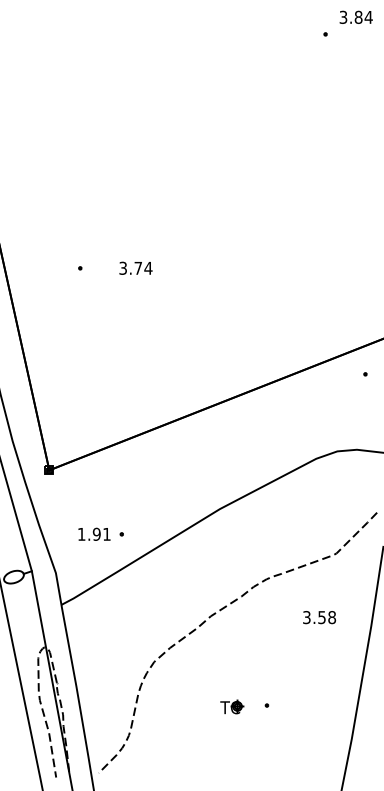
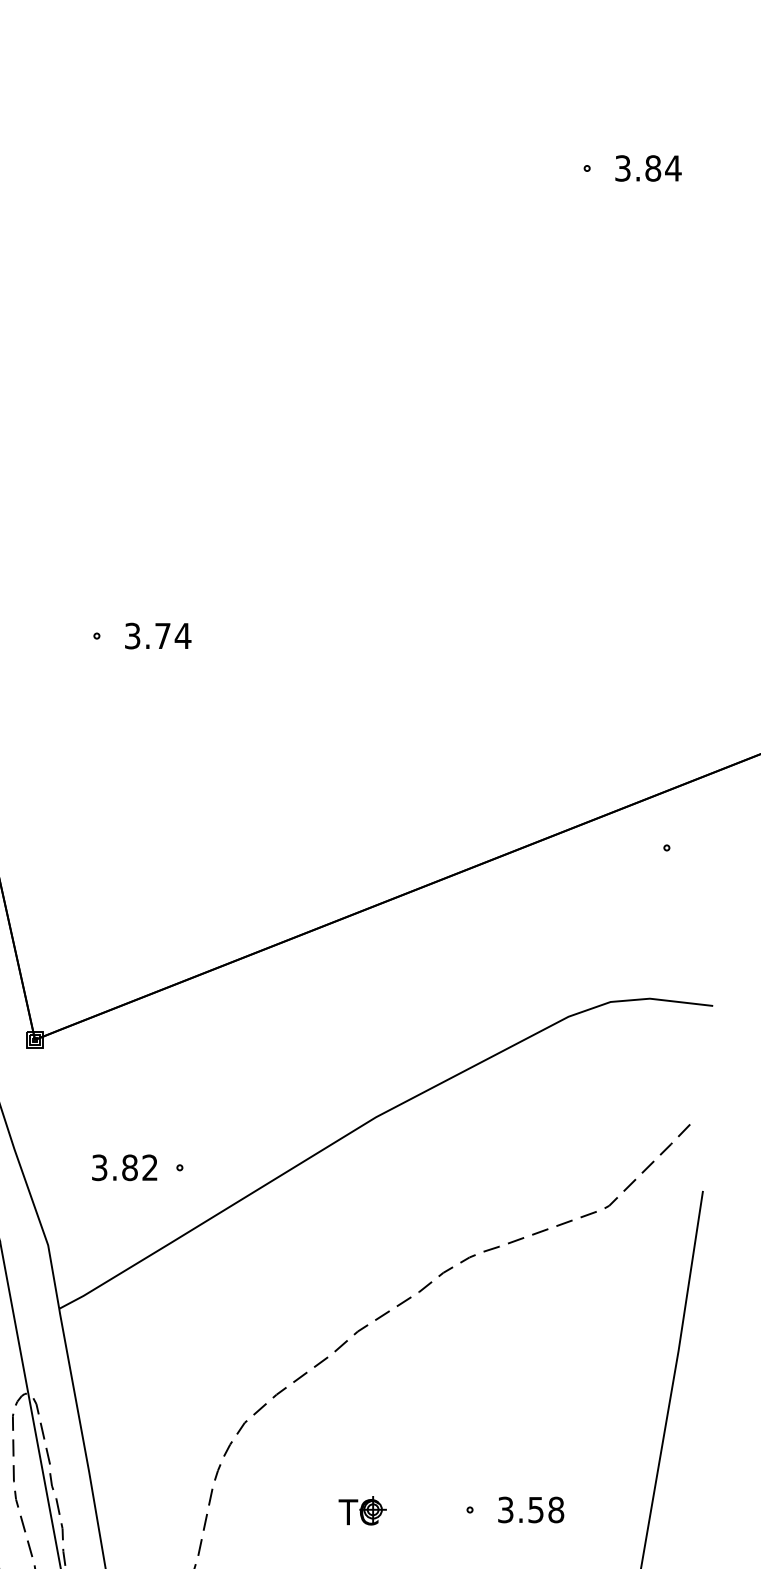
text: (355, 16) -> (646, 166), moved
text: (135, 267) -> (157, 634), moved
text: (94, 533) -> (125, 1166), 1.91 -> 3.82
text: (319, 617) -> (531, 1509), moved
part: (232, 706) -> (363, 1509), moved

